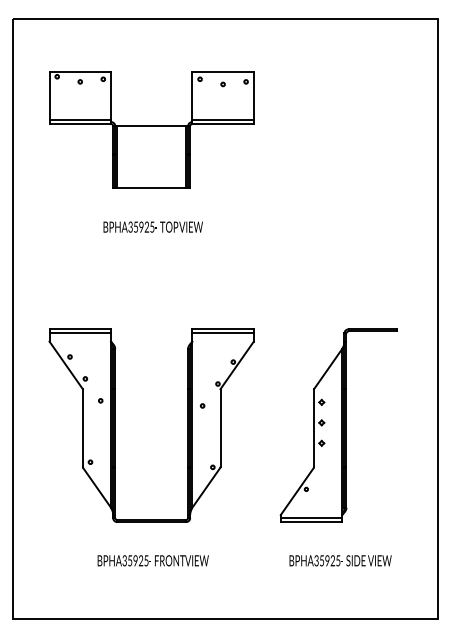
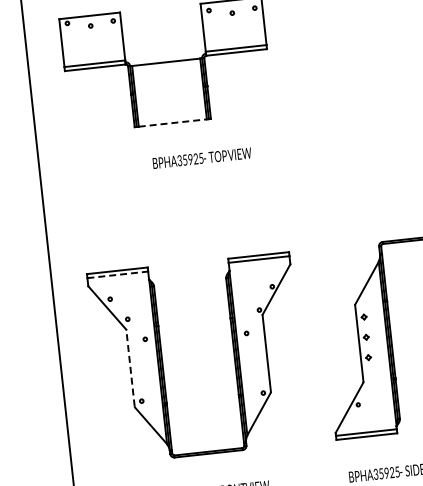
line: (152, 187) -> (173, 122), solid -> dashed
text: (152, 226) -> (201, 157), moved
line: (80, 333) -> (118, 274), solid -> dashed
line: (82, 427) -> (130, 367), solid -> dashed

